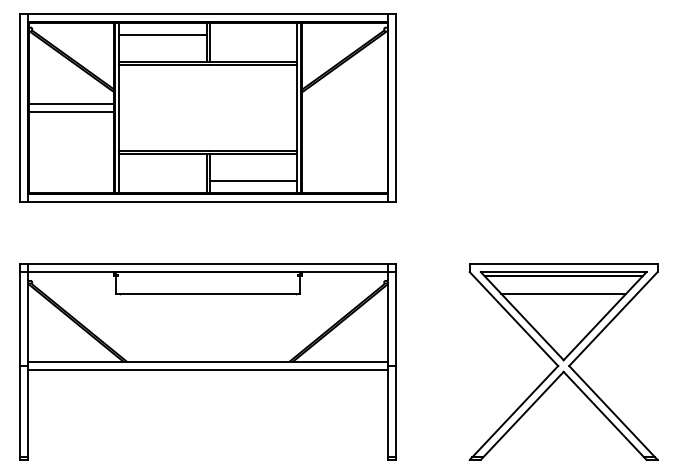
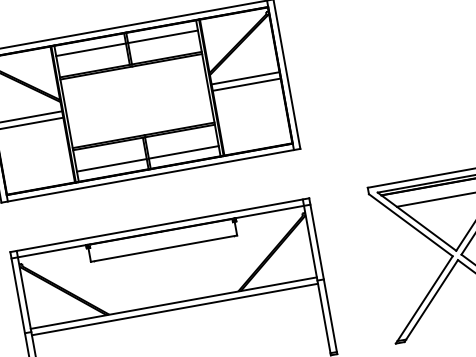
line: (253, 35) -> (163, 36), added
line: (345, 103) -> (246, 77), added
line: (345, 111) -> (247, 84), added
line: (162, 180) -> (111, 165), added

